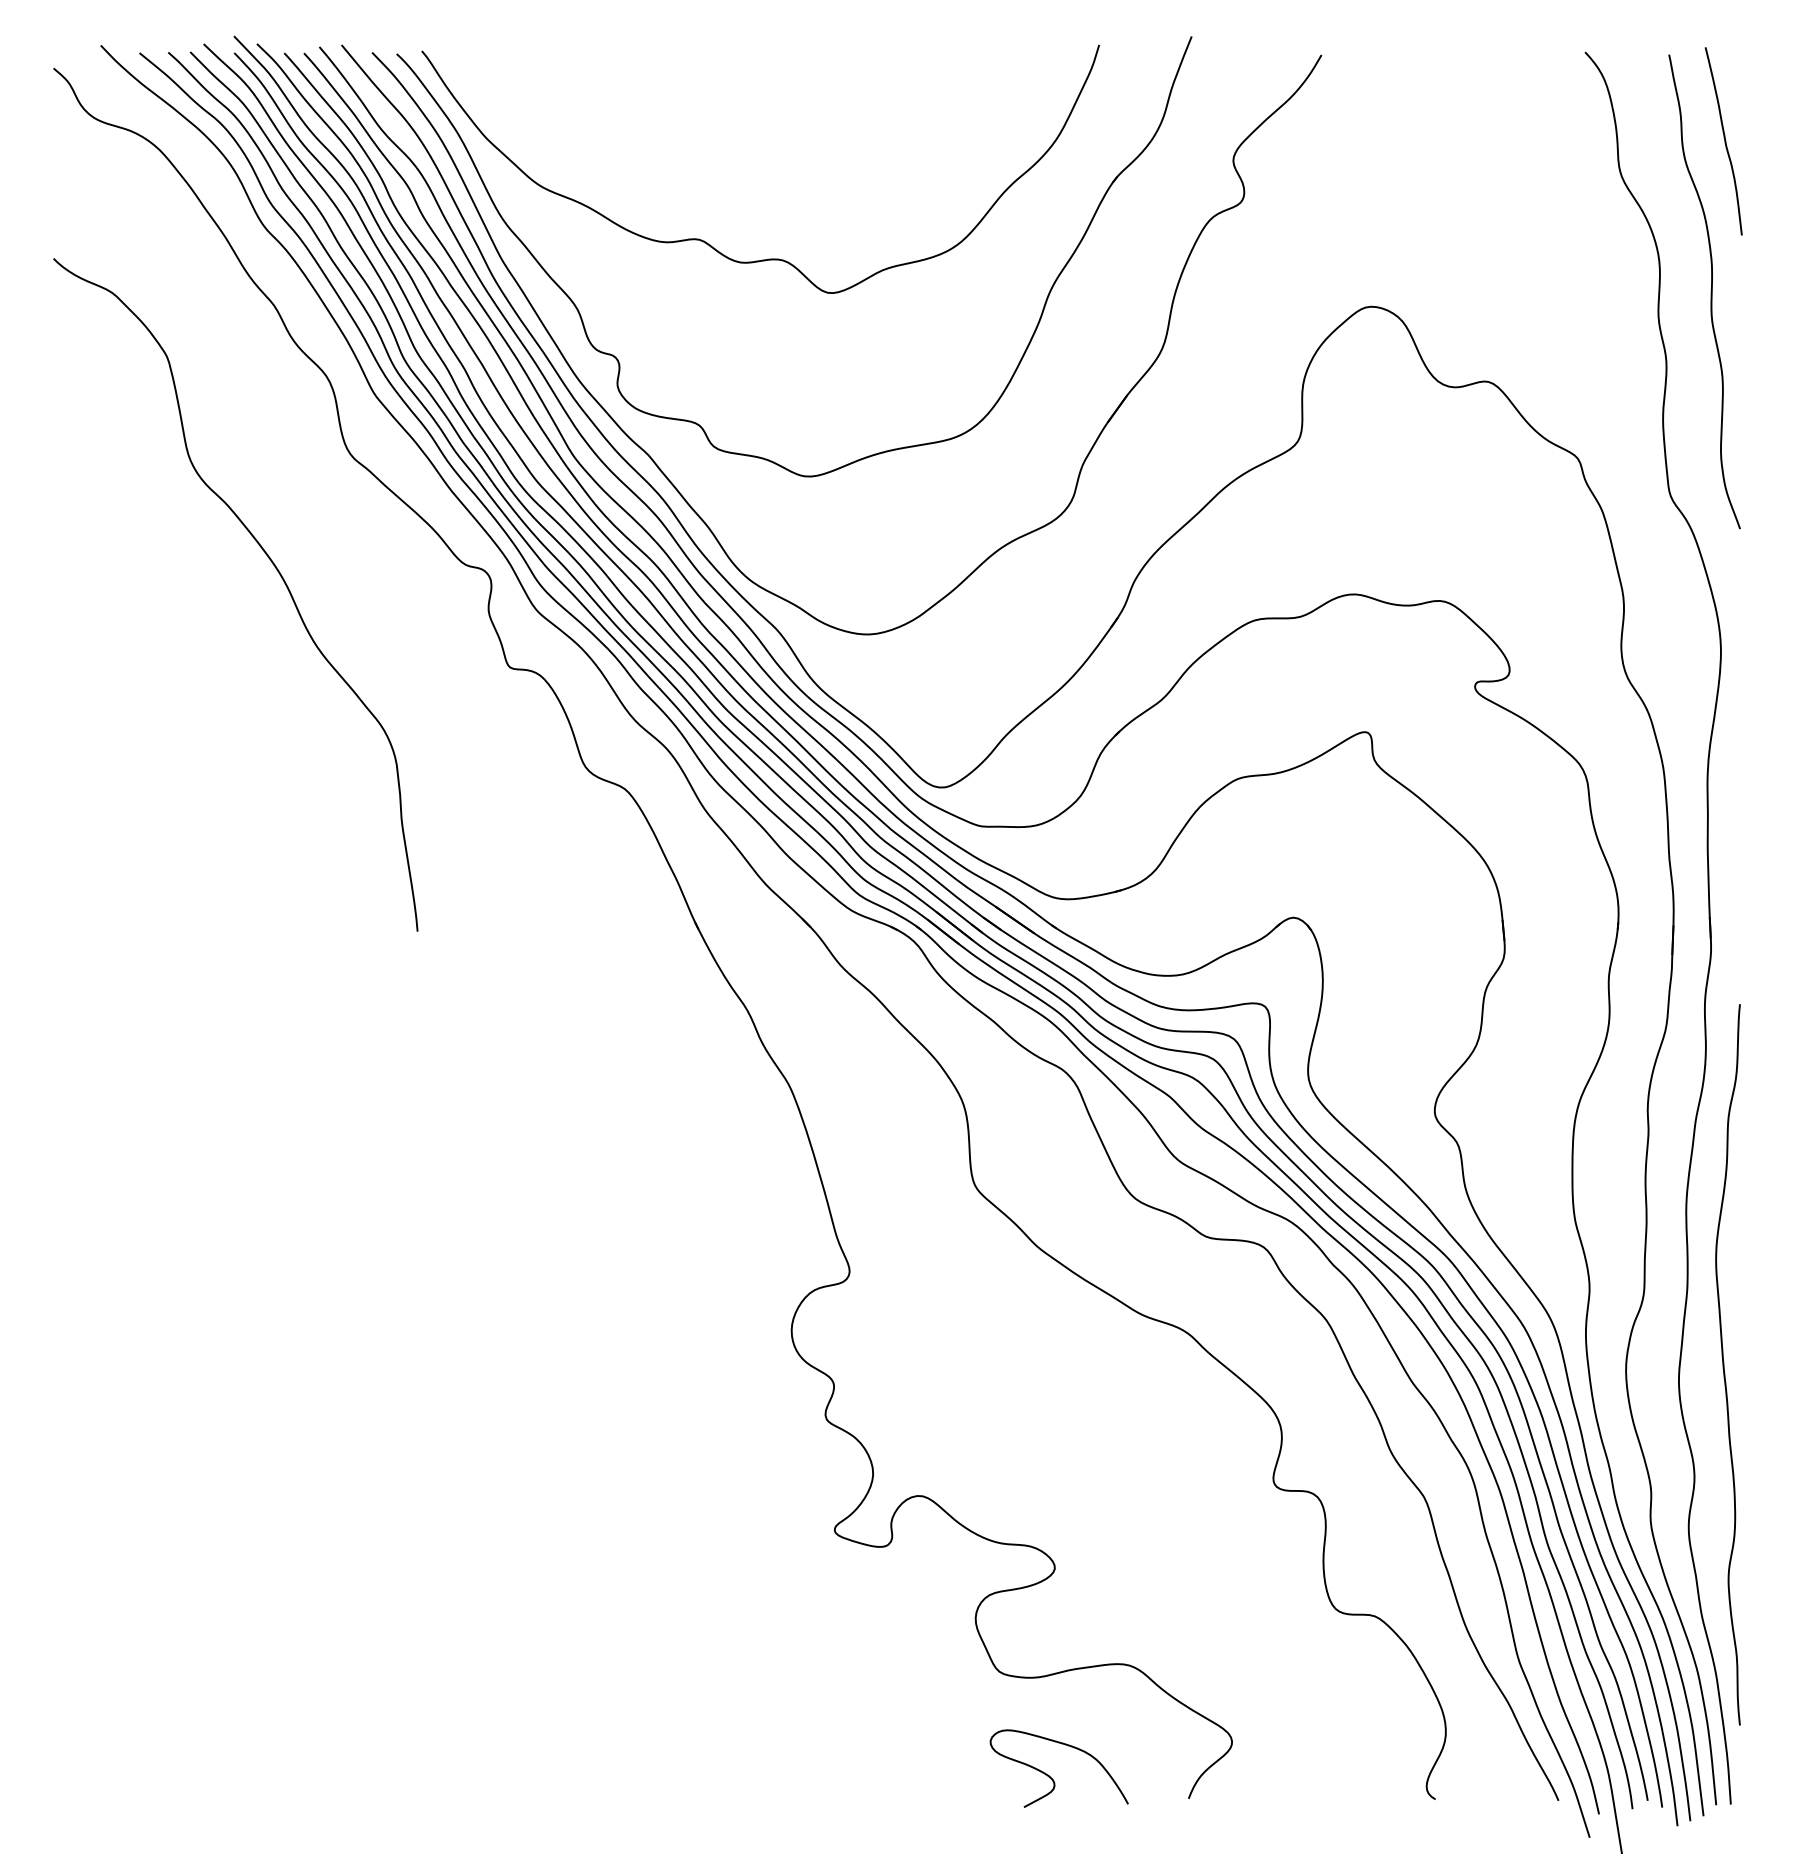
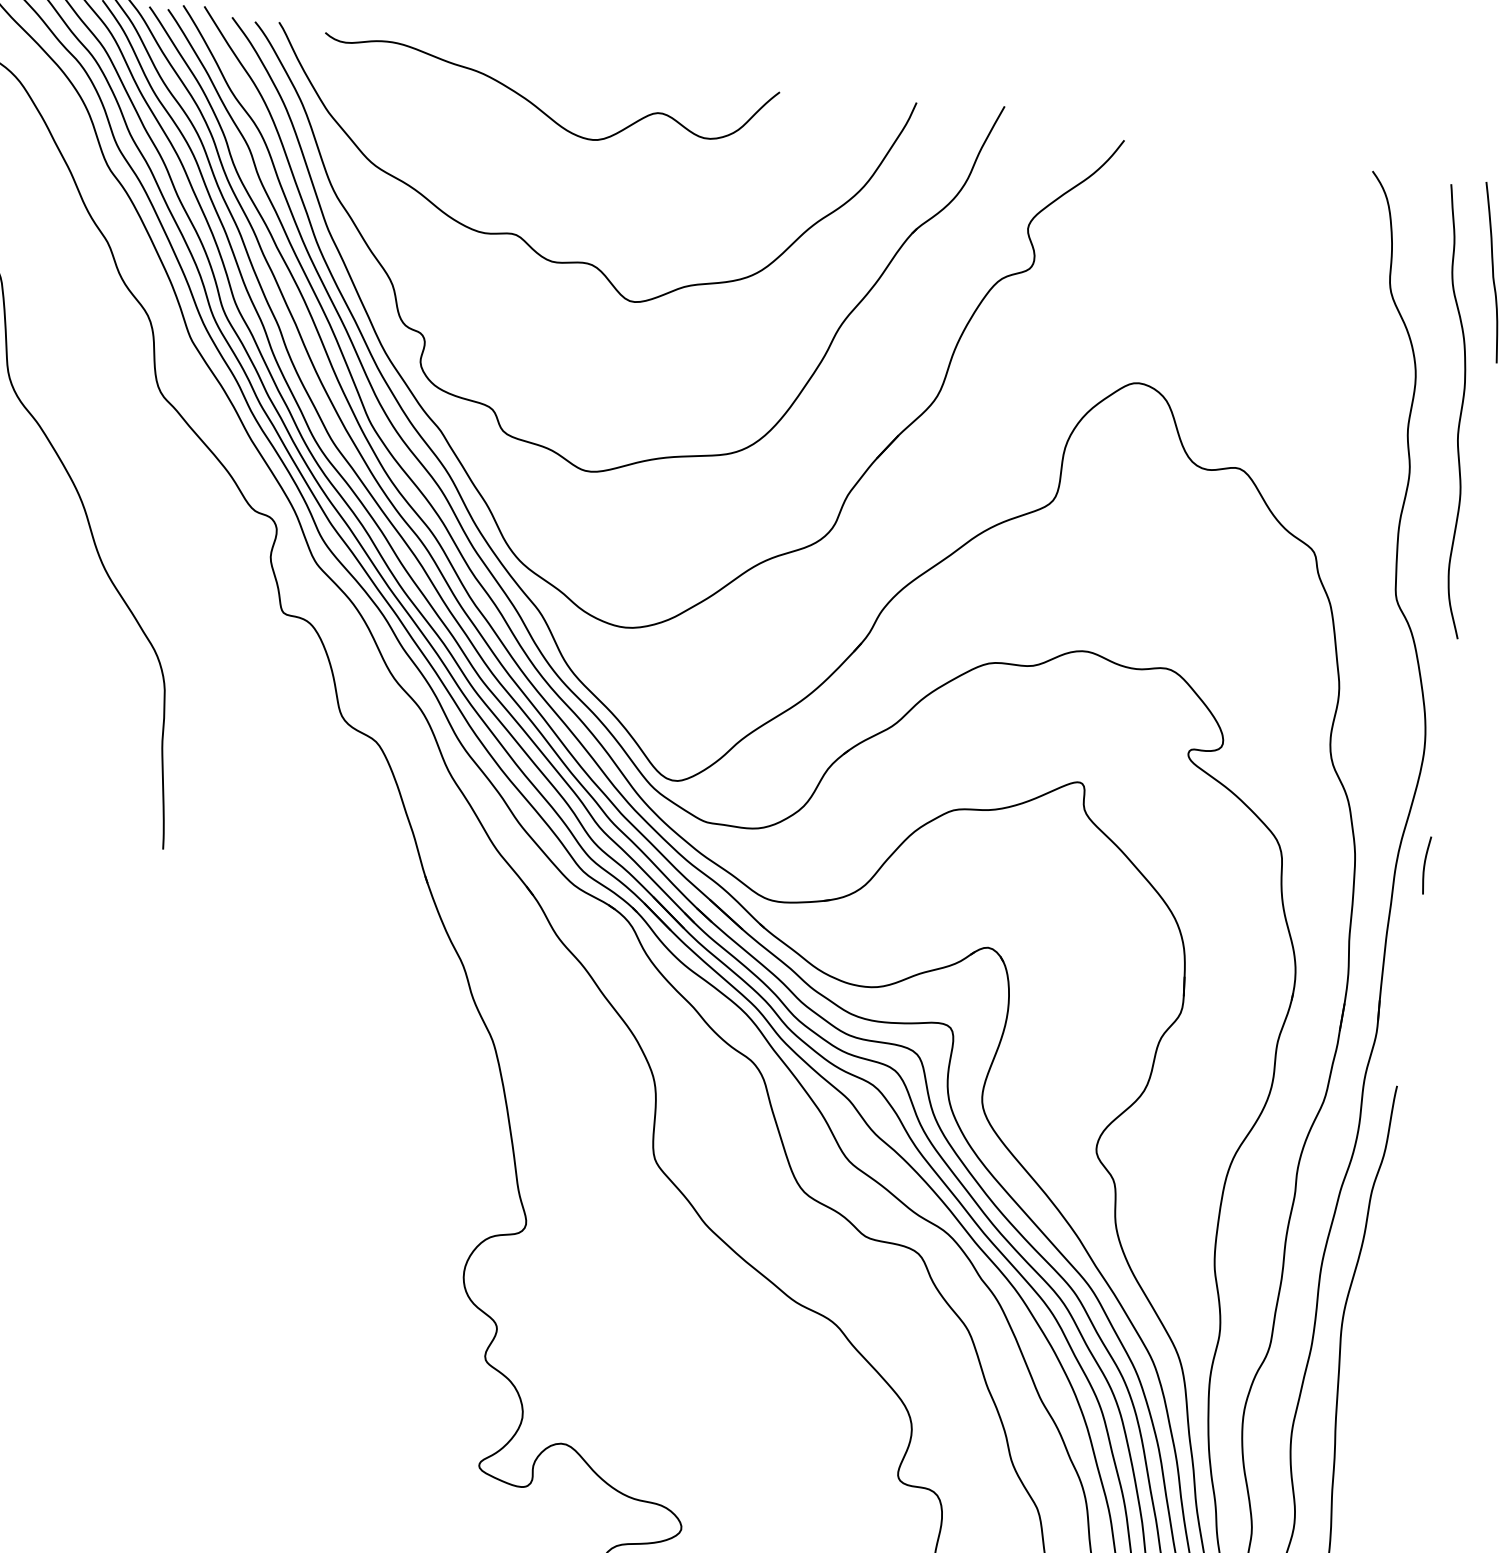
curve: (705, 103) -> (539, 107), added
curve: (1738, 769) -> (1425, 865), added

